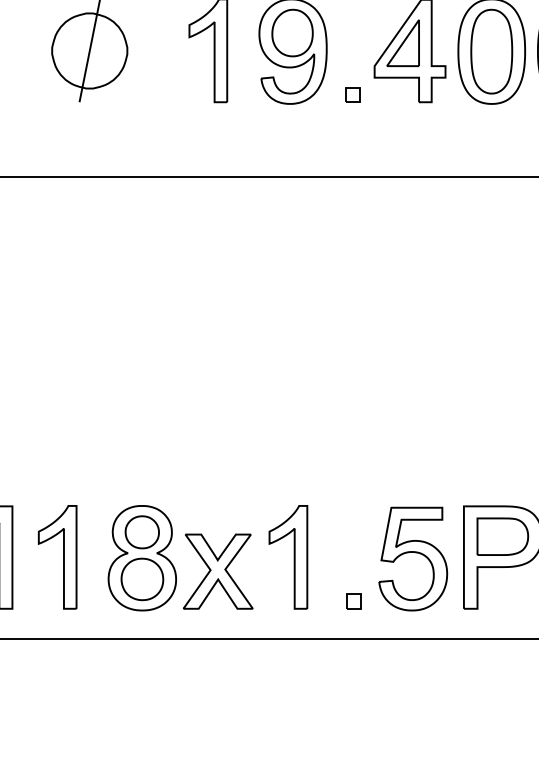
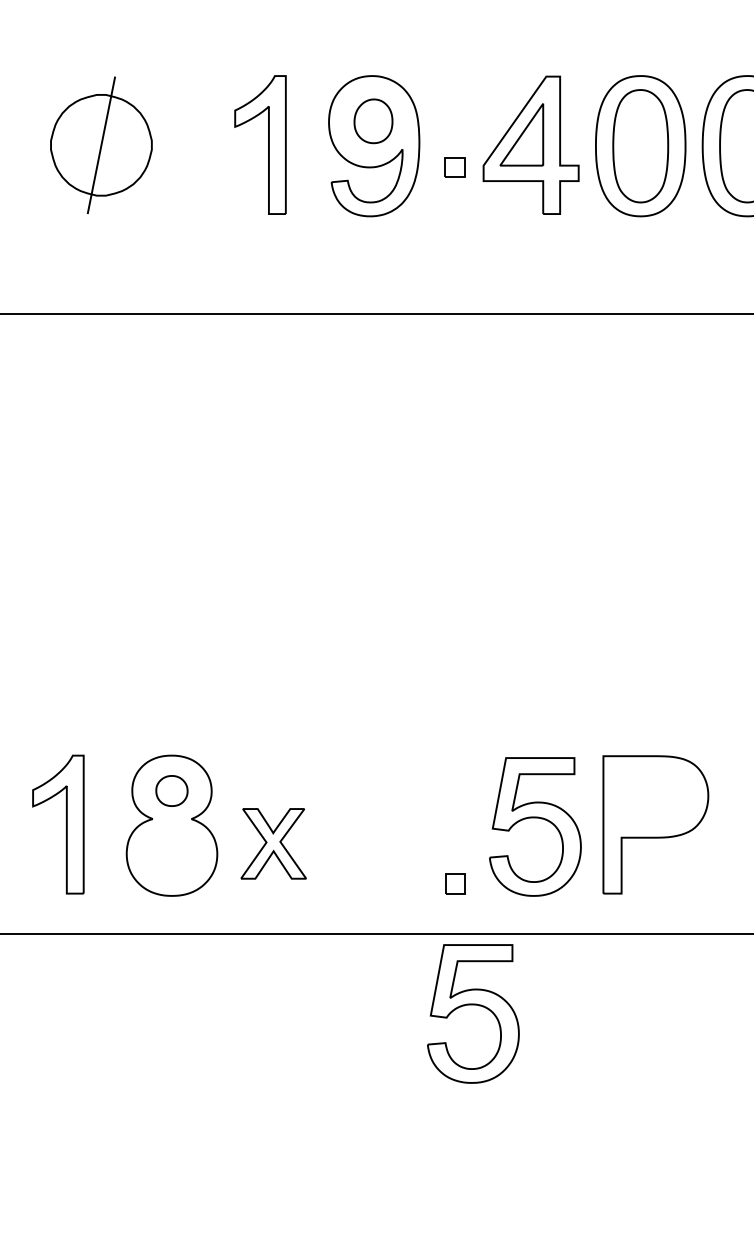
part: (292, 33) -> (373, 121), size x0.7
part: (352, 95) -> (454, 167), moved
part: (141, 531) -> (171, 790), size x0.7
part: (502, 536) -> (655, 796), removed
part: (294, 557) -> (375, 824), removed
part: (218, 571) -> (273, 843), size x0.7
part: (141, 578) -> (171, 853), removed
part: (367, 692) -> (473, 1005), added

